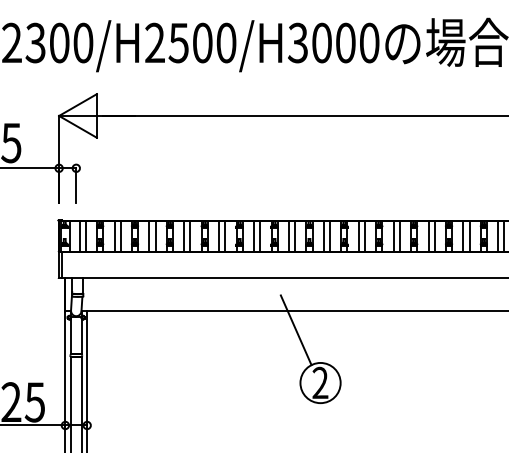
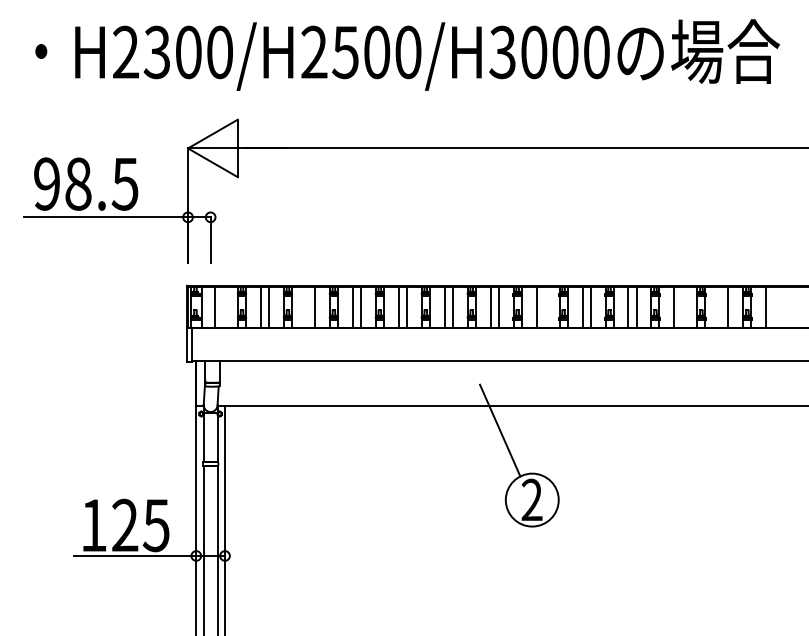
line: (86, 236) -> (223, 307), removed
line: (149, 236) -> (306, 307), removed
line: (329, 236) -> (544, 307), removed
line: (434, 236) -> (682, 307), removed
line: (463, 236) -> (720, 307), removed
line: (504, 236) -> (774, 307), removed

